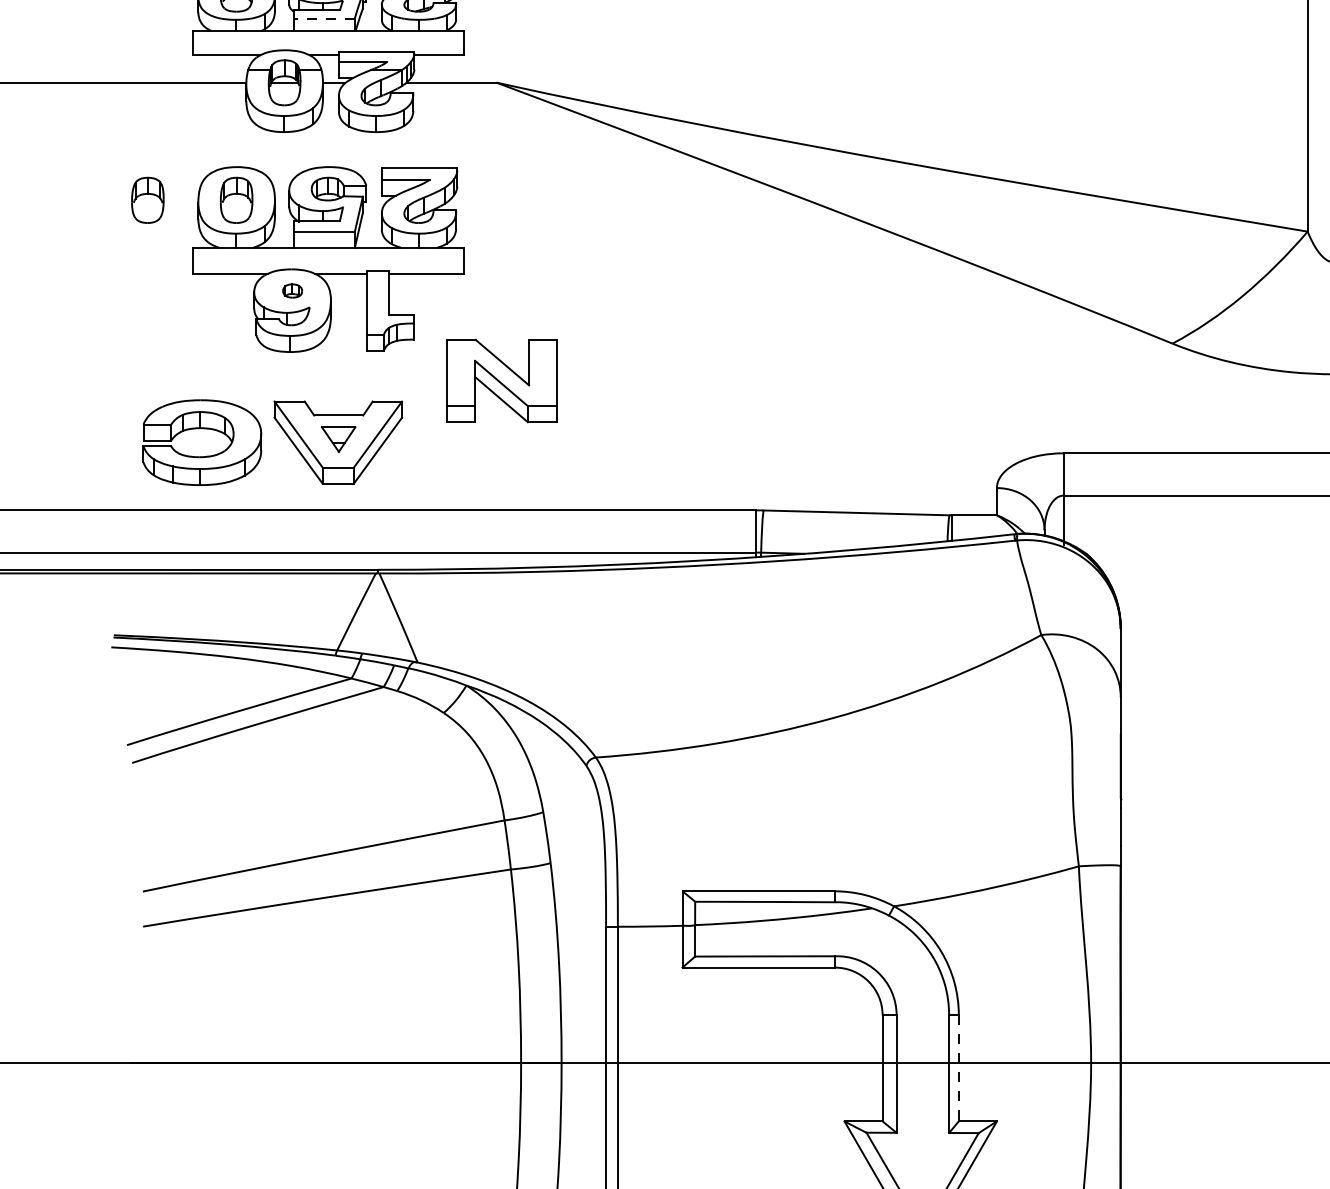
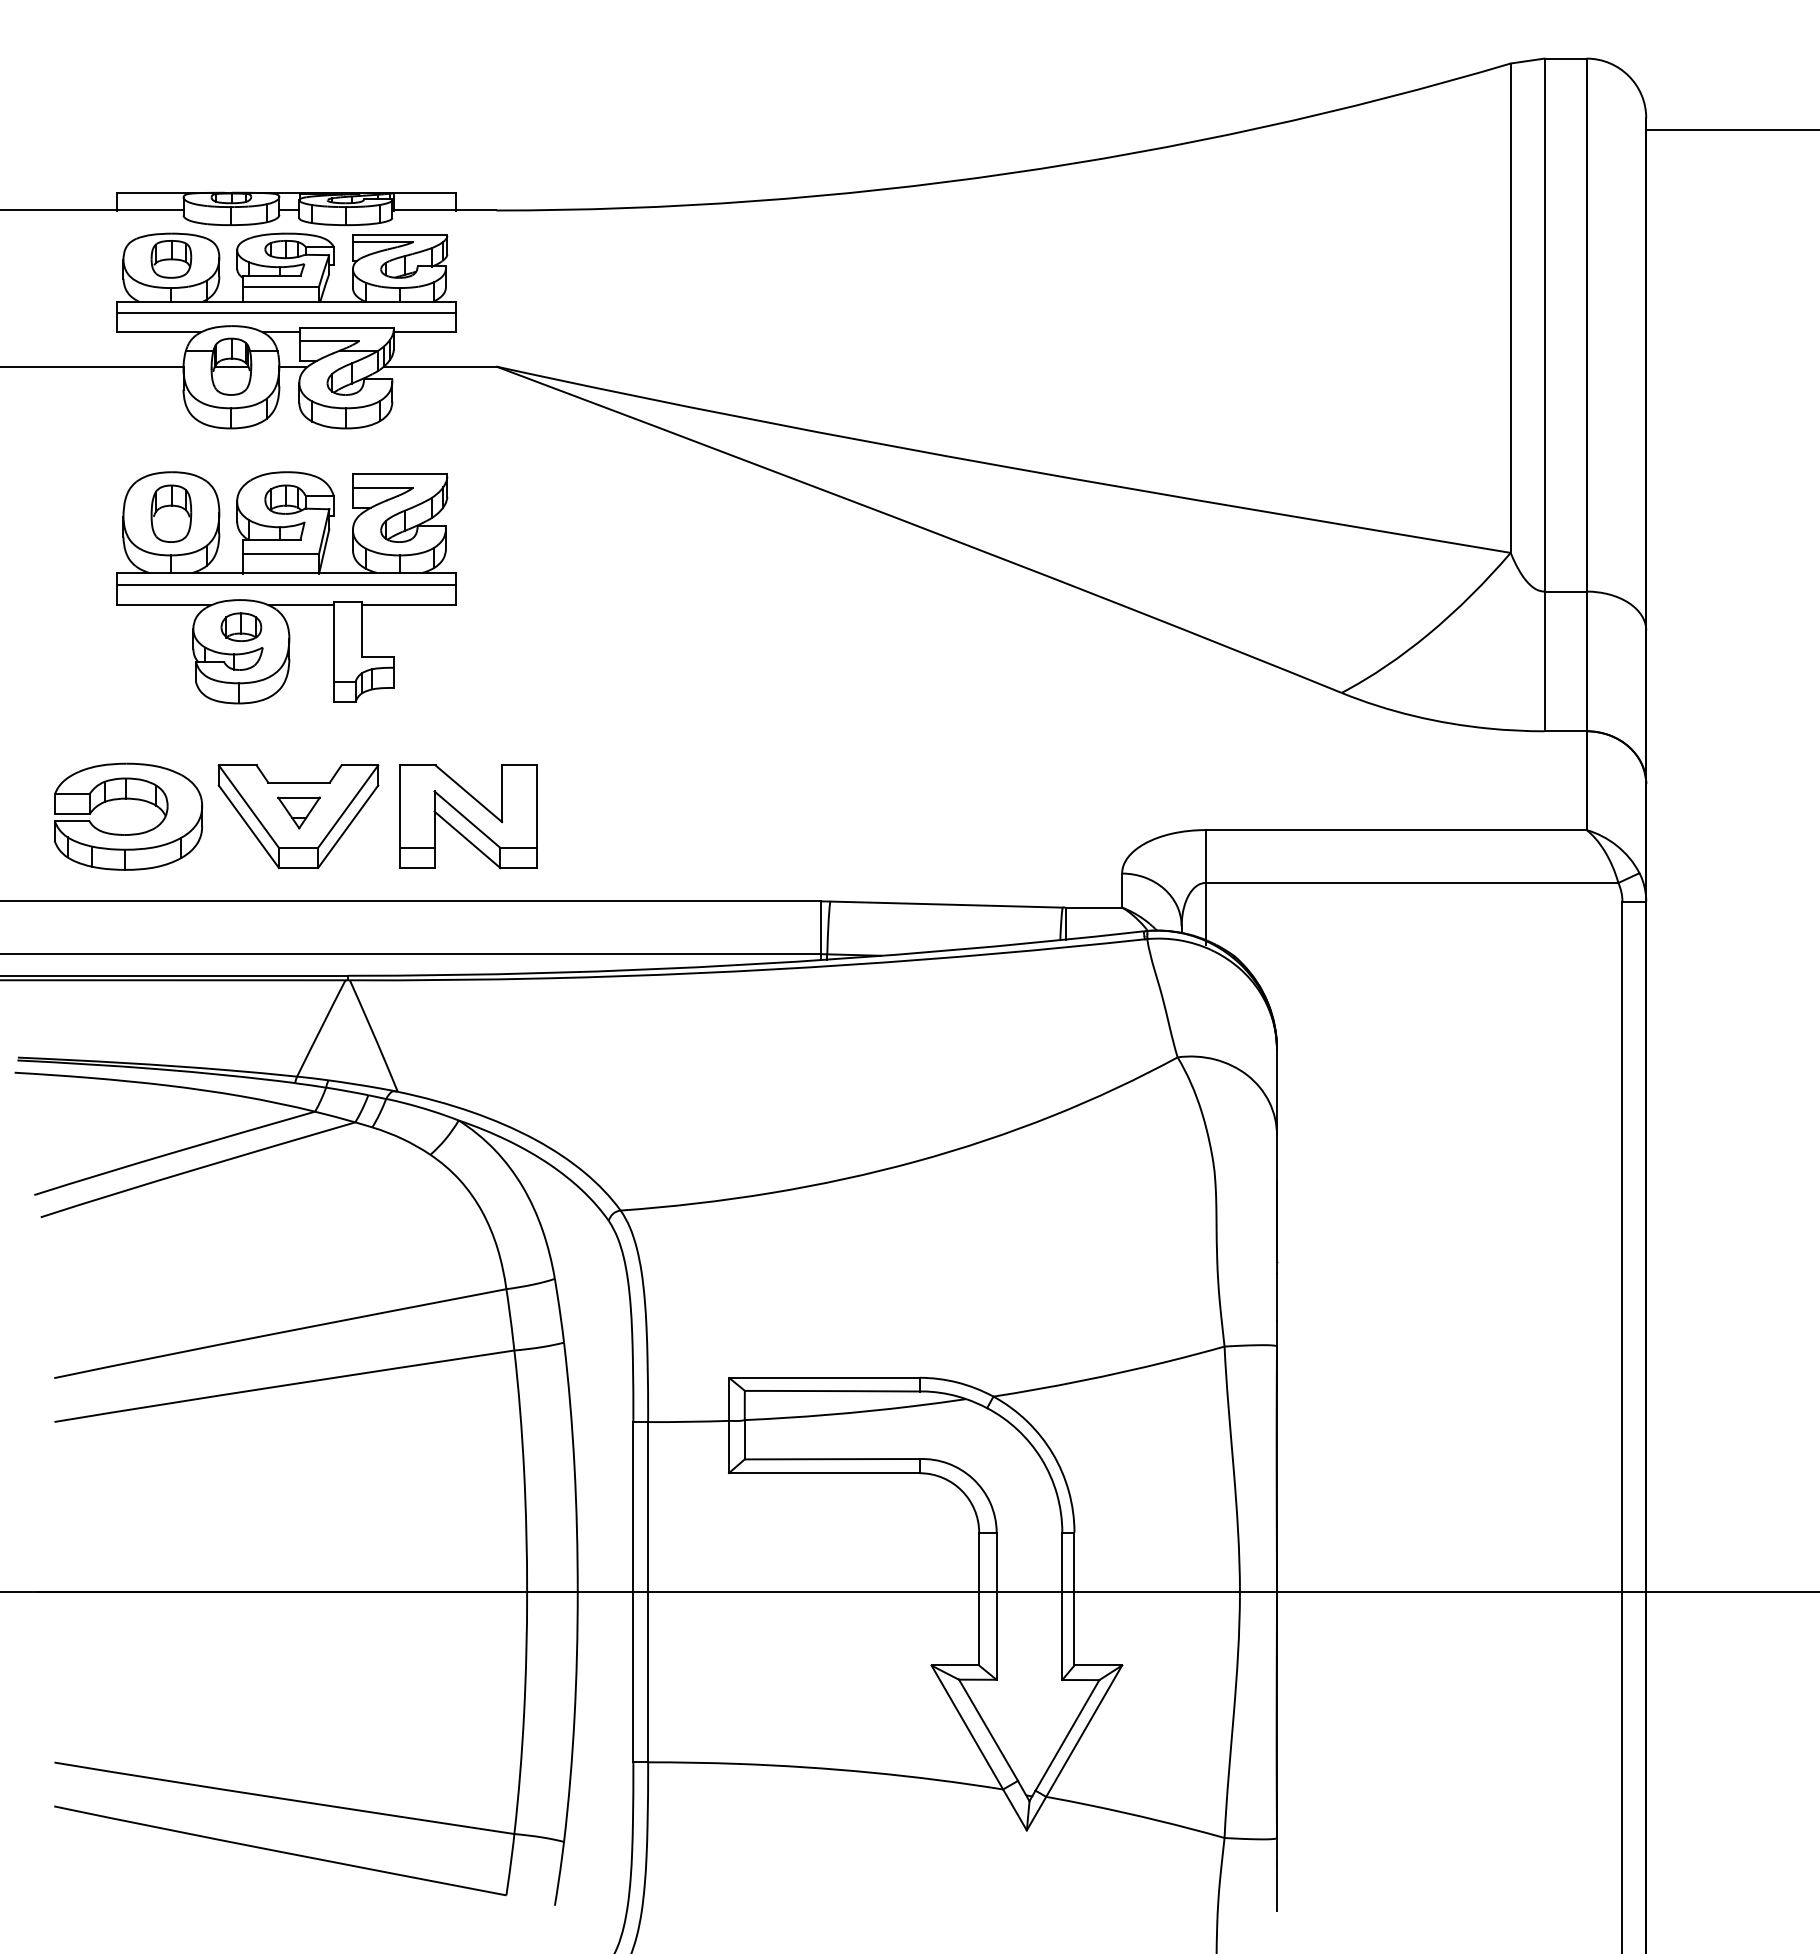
line: (323, 18) -> (280, 286), dashed -> solid
line: (328, 39) -> (286, 312), added
part: (147, 200) -> (60, 513), removed
line: (328, 257) -> (286, 585), added
part: (292, 290) -> (241, 626), size x1.67
part: (502, 380) -> (468, 816), moved
line: (958, 1068) -> (1074, 1599), dashed -> solid

